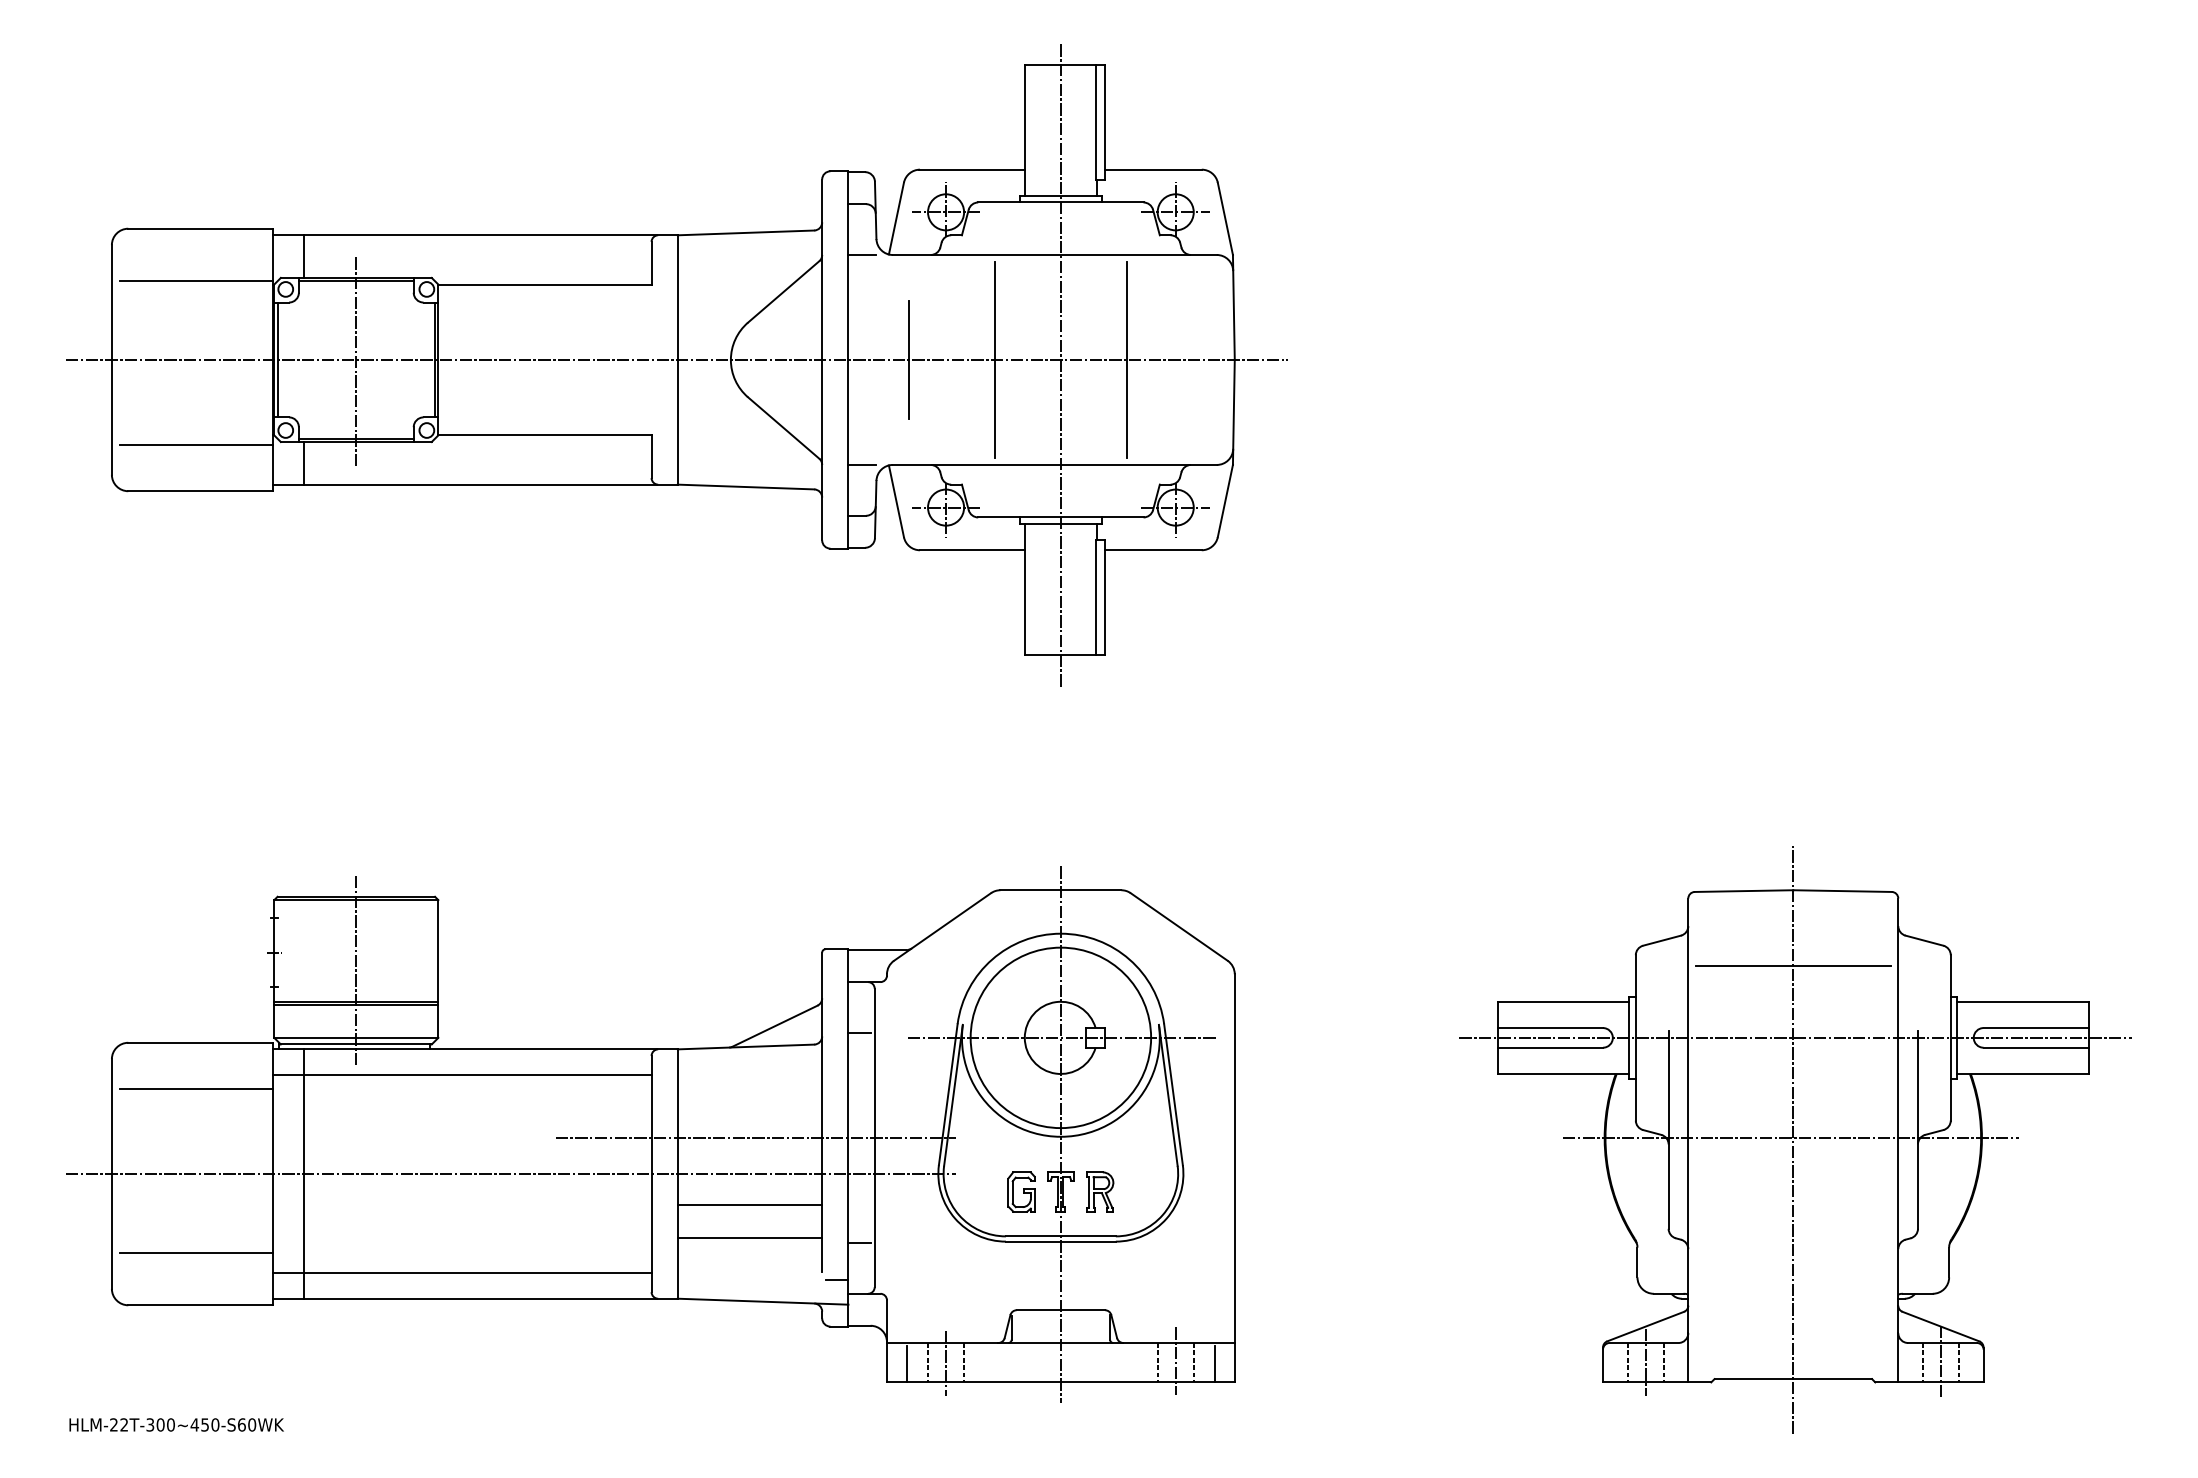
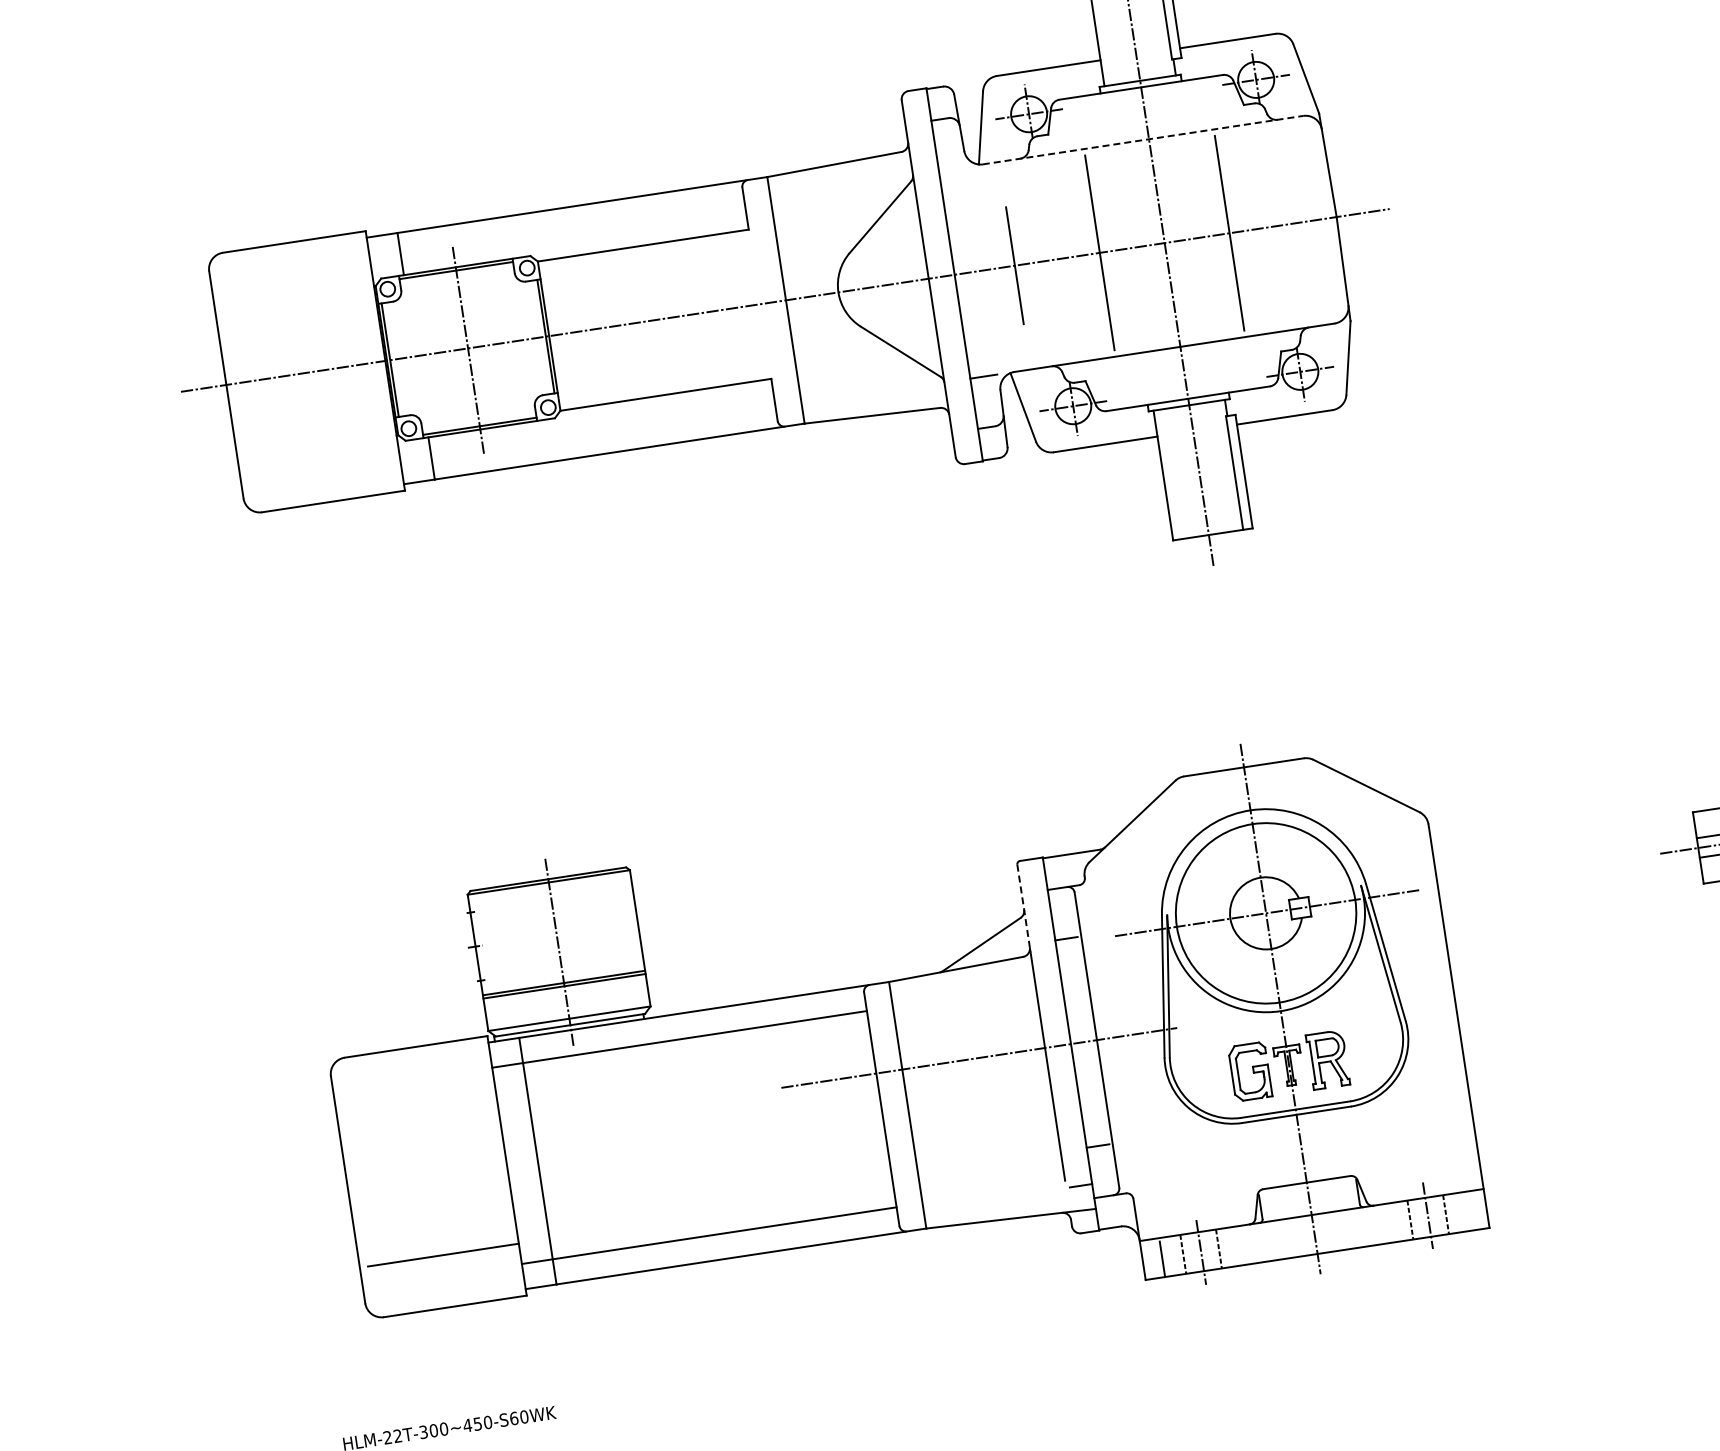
line: (861, 254) -> (951, 168), removed
line: (1054, 254) -> (1142, 139), solid -> dashed
line: (196, 281) -> (298, 294), removed
line: (196, 445) -> (322, 456), removed
line: (822, 997) -> (1024, 909), solid -> dashed
line: (196, 1088) -> (418, 1092), removed
line: (510, 1174) -> (742, 1130), removed
part: (1021, 1191) -> (1250, 1071), size x1.4
part: (1100, 1191) -> (1328, 1059), size x1.4
line: (749, 1204) -> (983, 1124), removed
line: (749, 1238) -> (988, 1158), removed
line: (1215, 1364) -> (1467, 1213), removed

